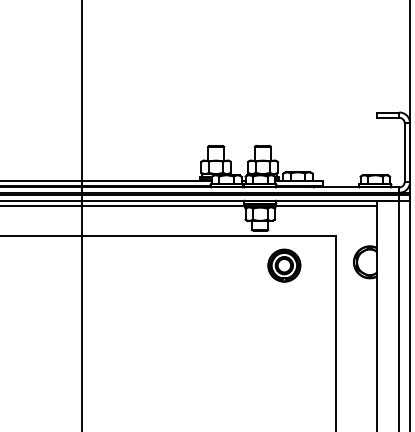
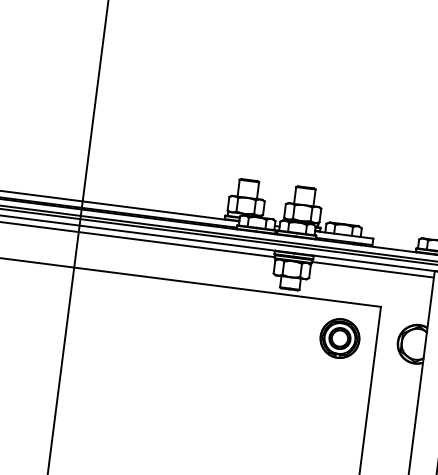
part: (284, 265) -> (340, 338), moved

